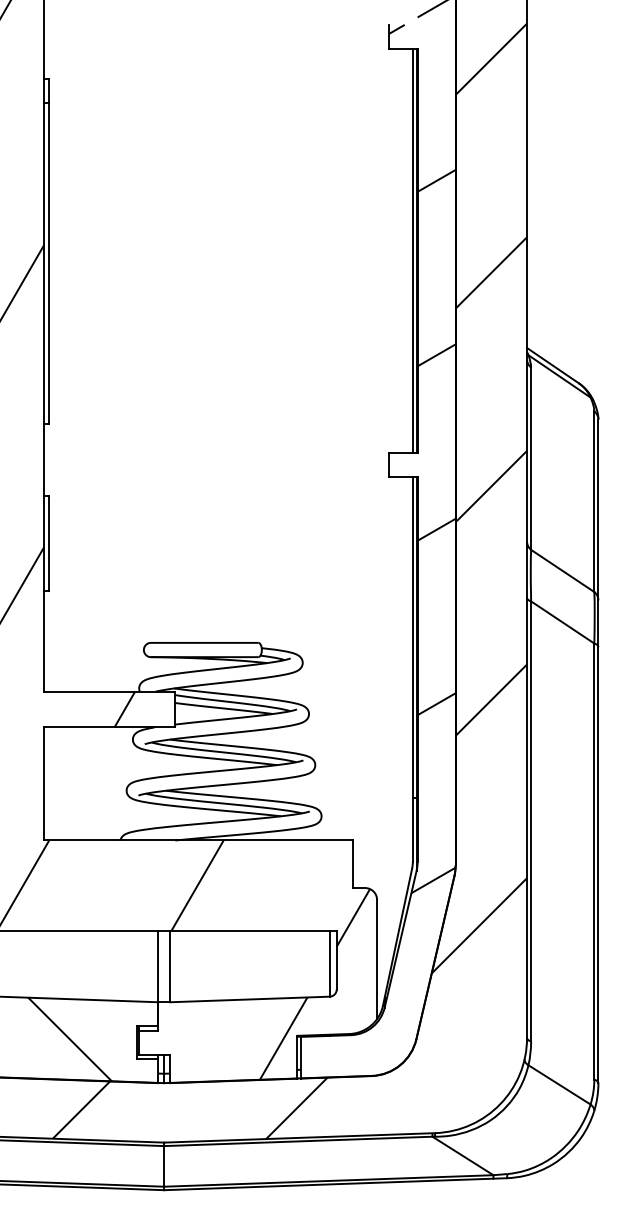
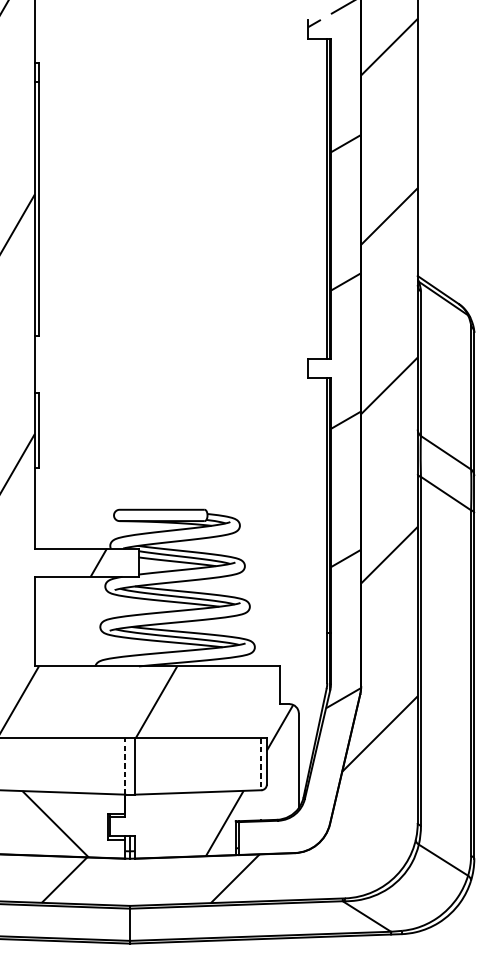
line: (329, 963) -> (261, 763), solid -> dashed
line: (158, 966) -> (125, 766), solid -> dashed

